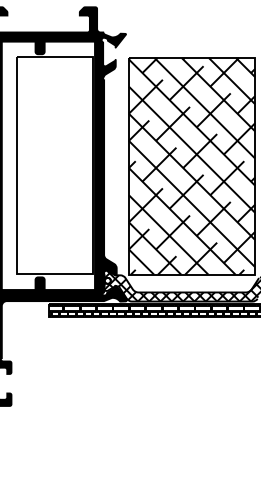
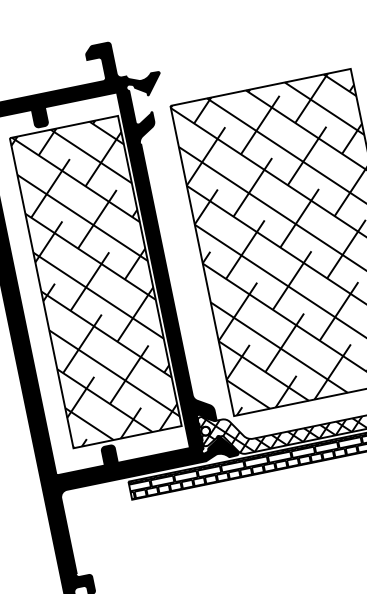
hatch: (54, 165) -> (95, 281), added

